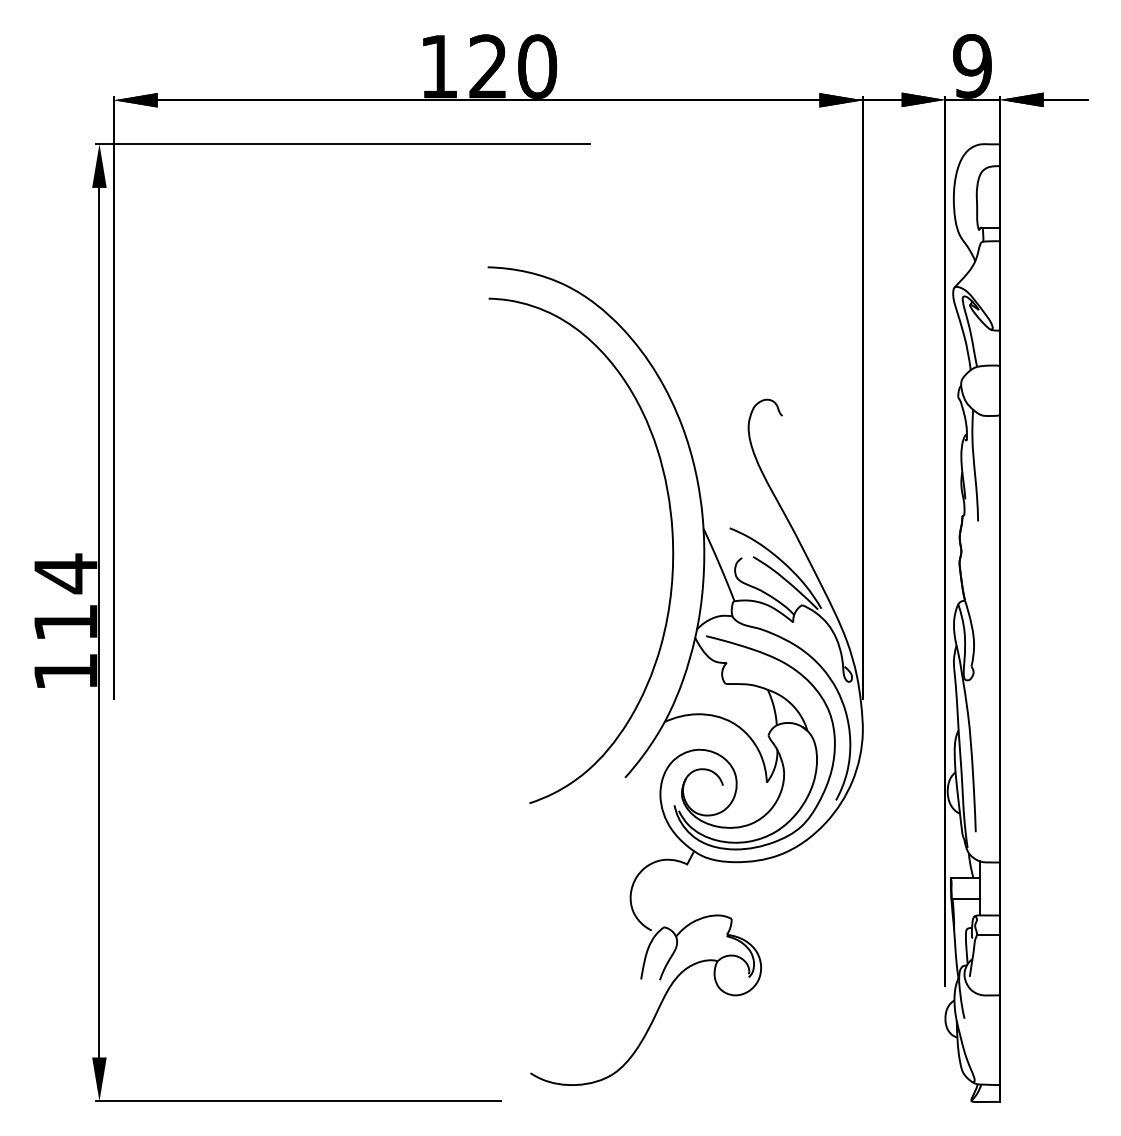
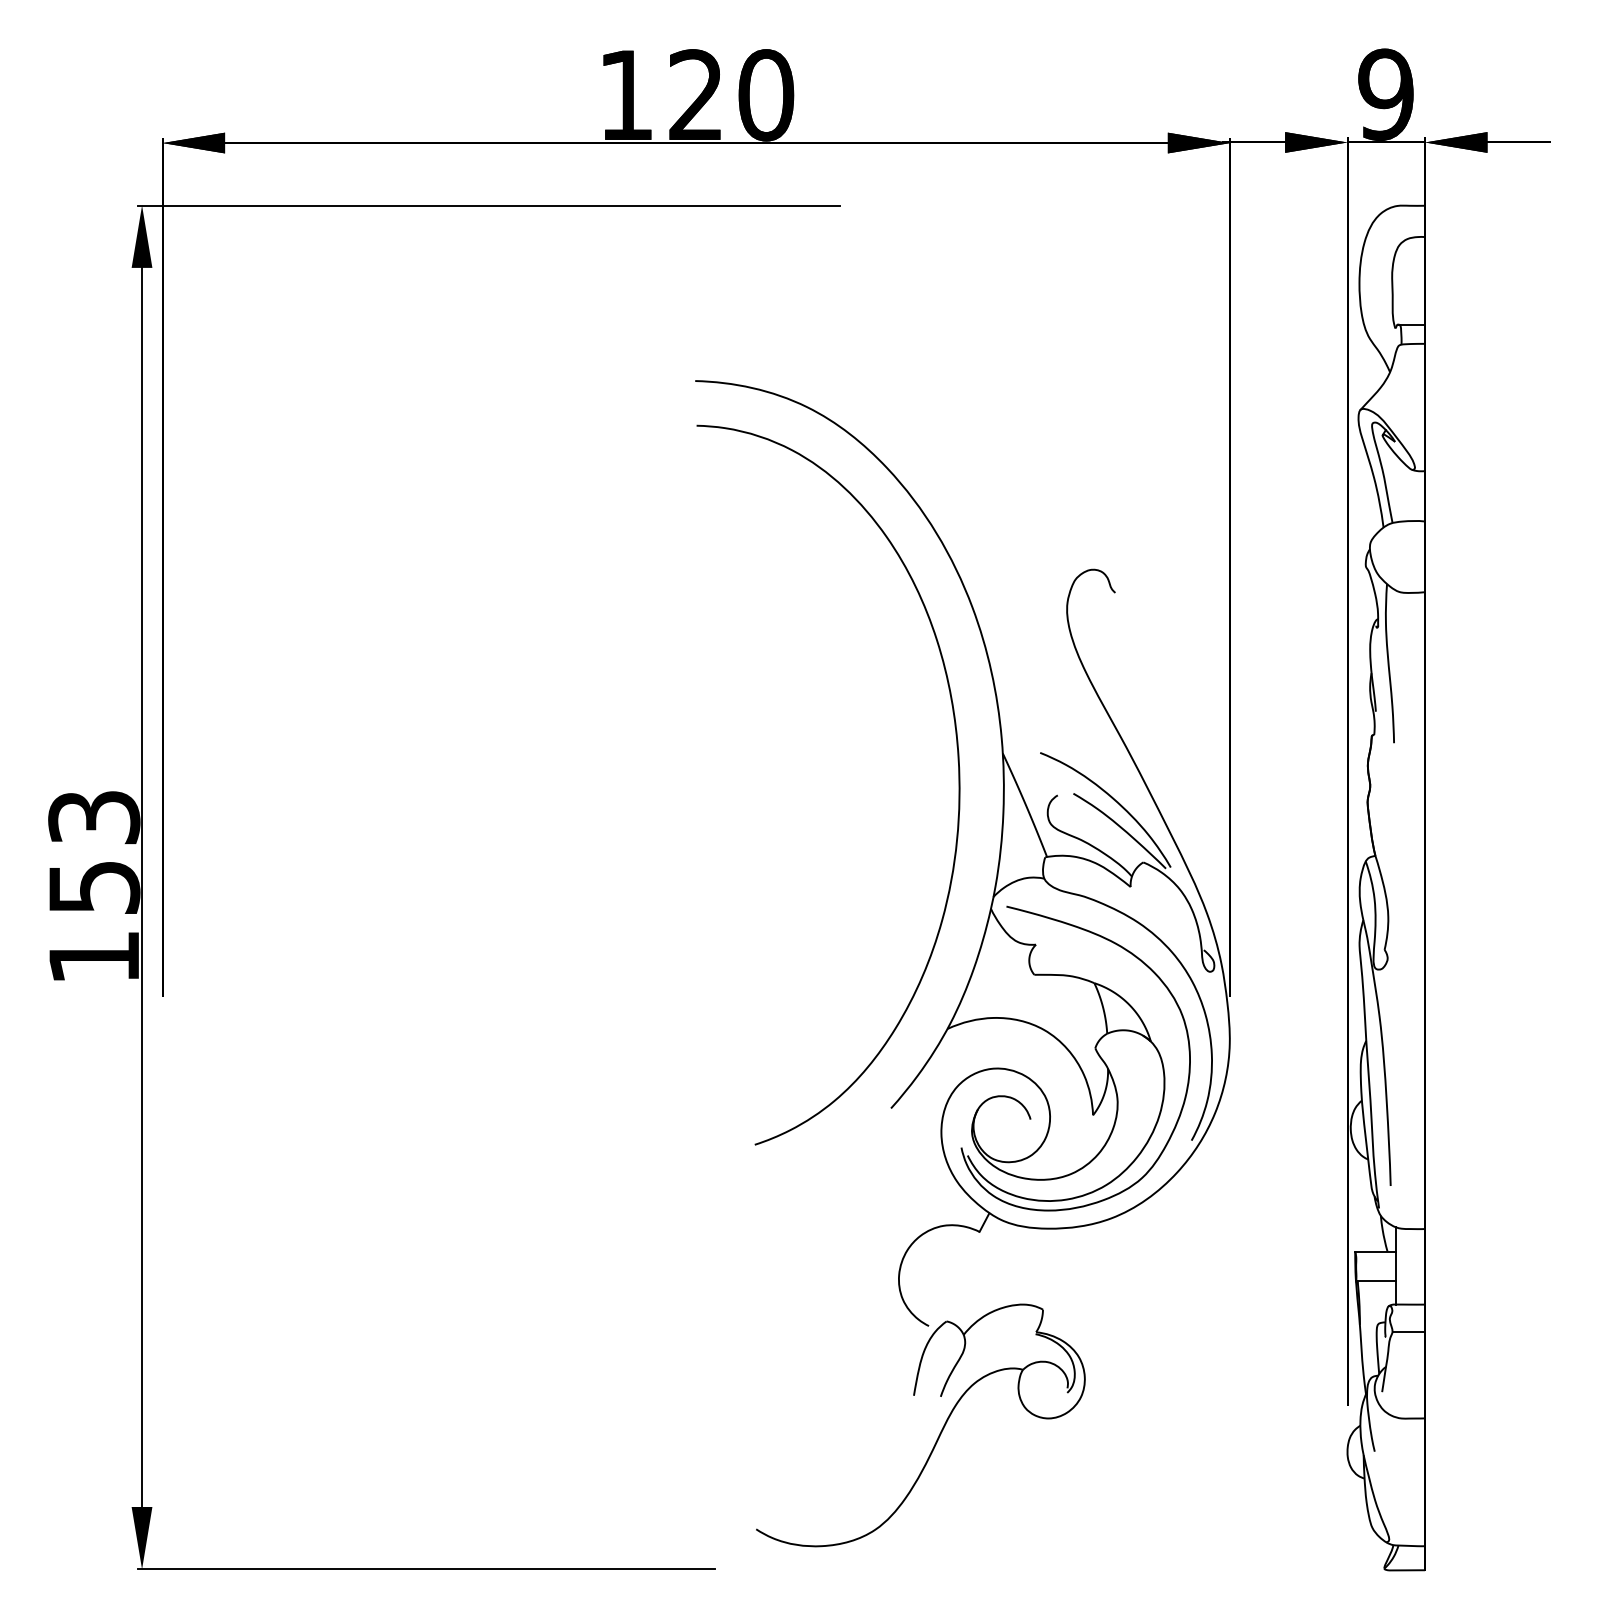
text: (66, 596) -> (94, 850), 114 -> 153

